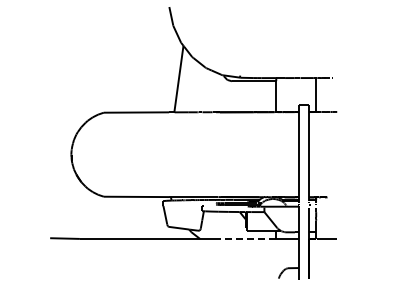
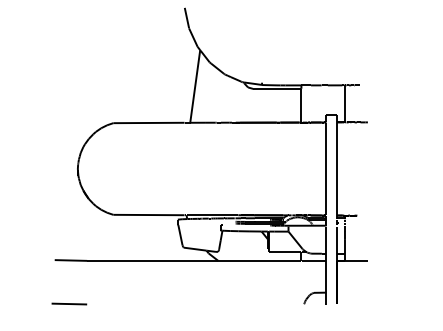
line: (248, 238) -> (271, 260), dashed -> solid
line: (63, 278) -> (69, 304), added

